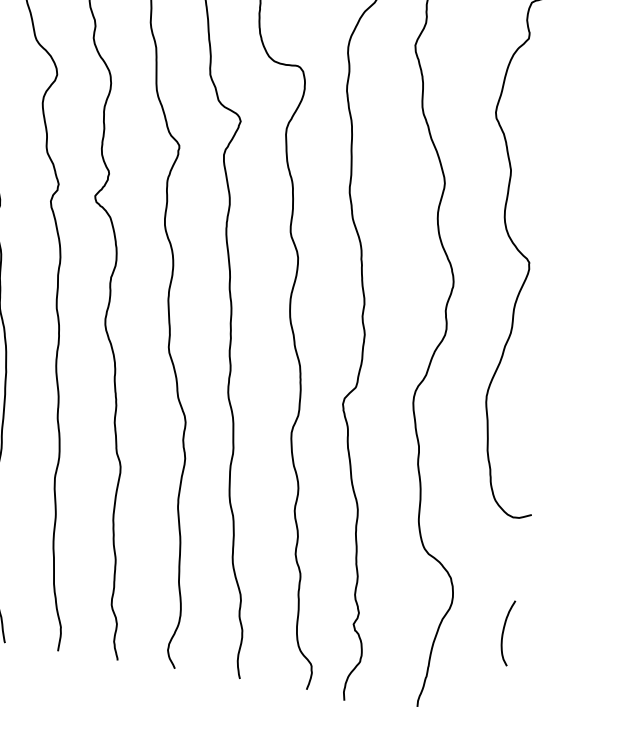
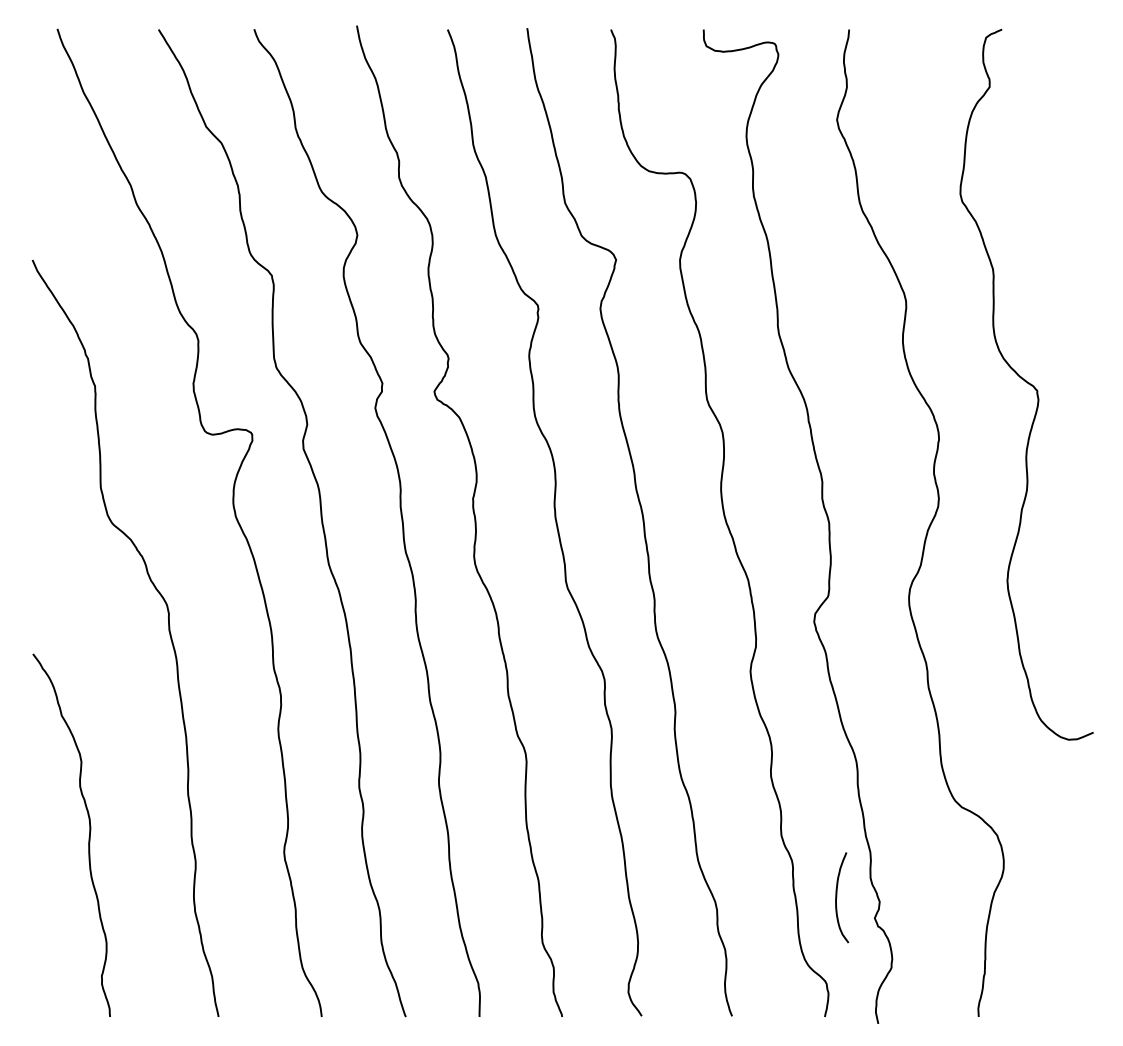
curve: (504, 632) -> (837, 897), moved

